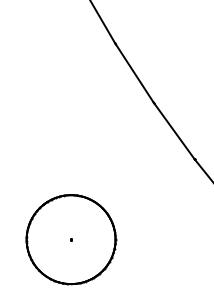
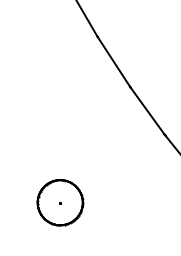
part: (71, 239) -> (60, 202), size x0.6

